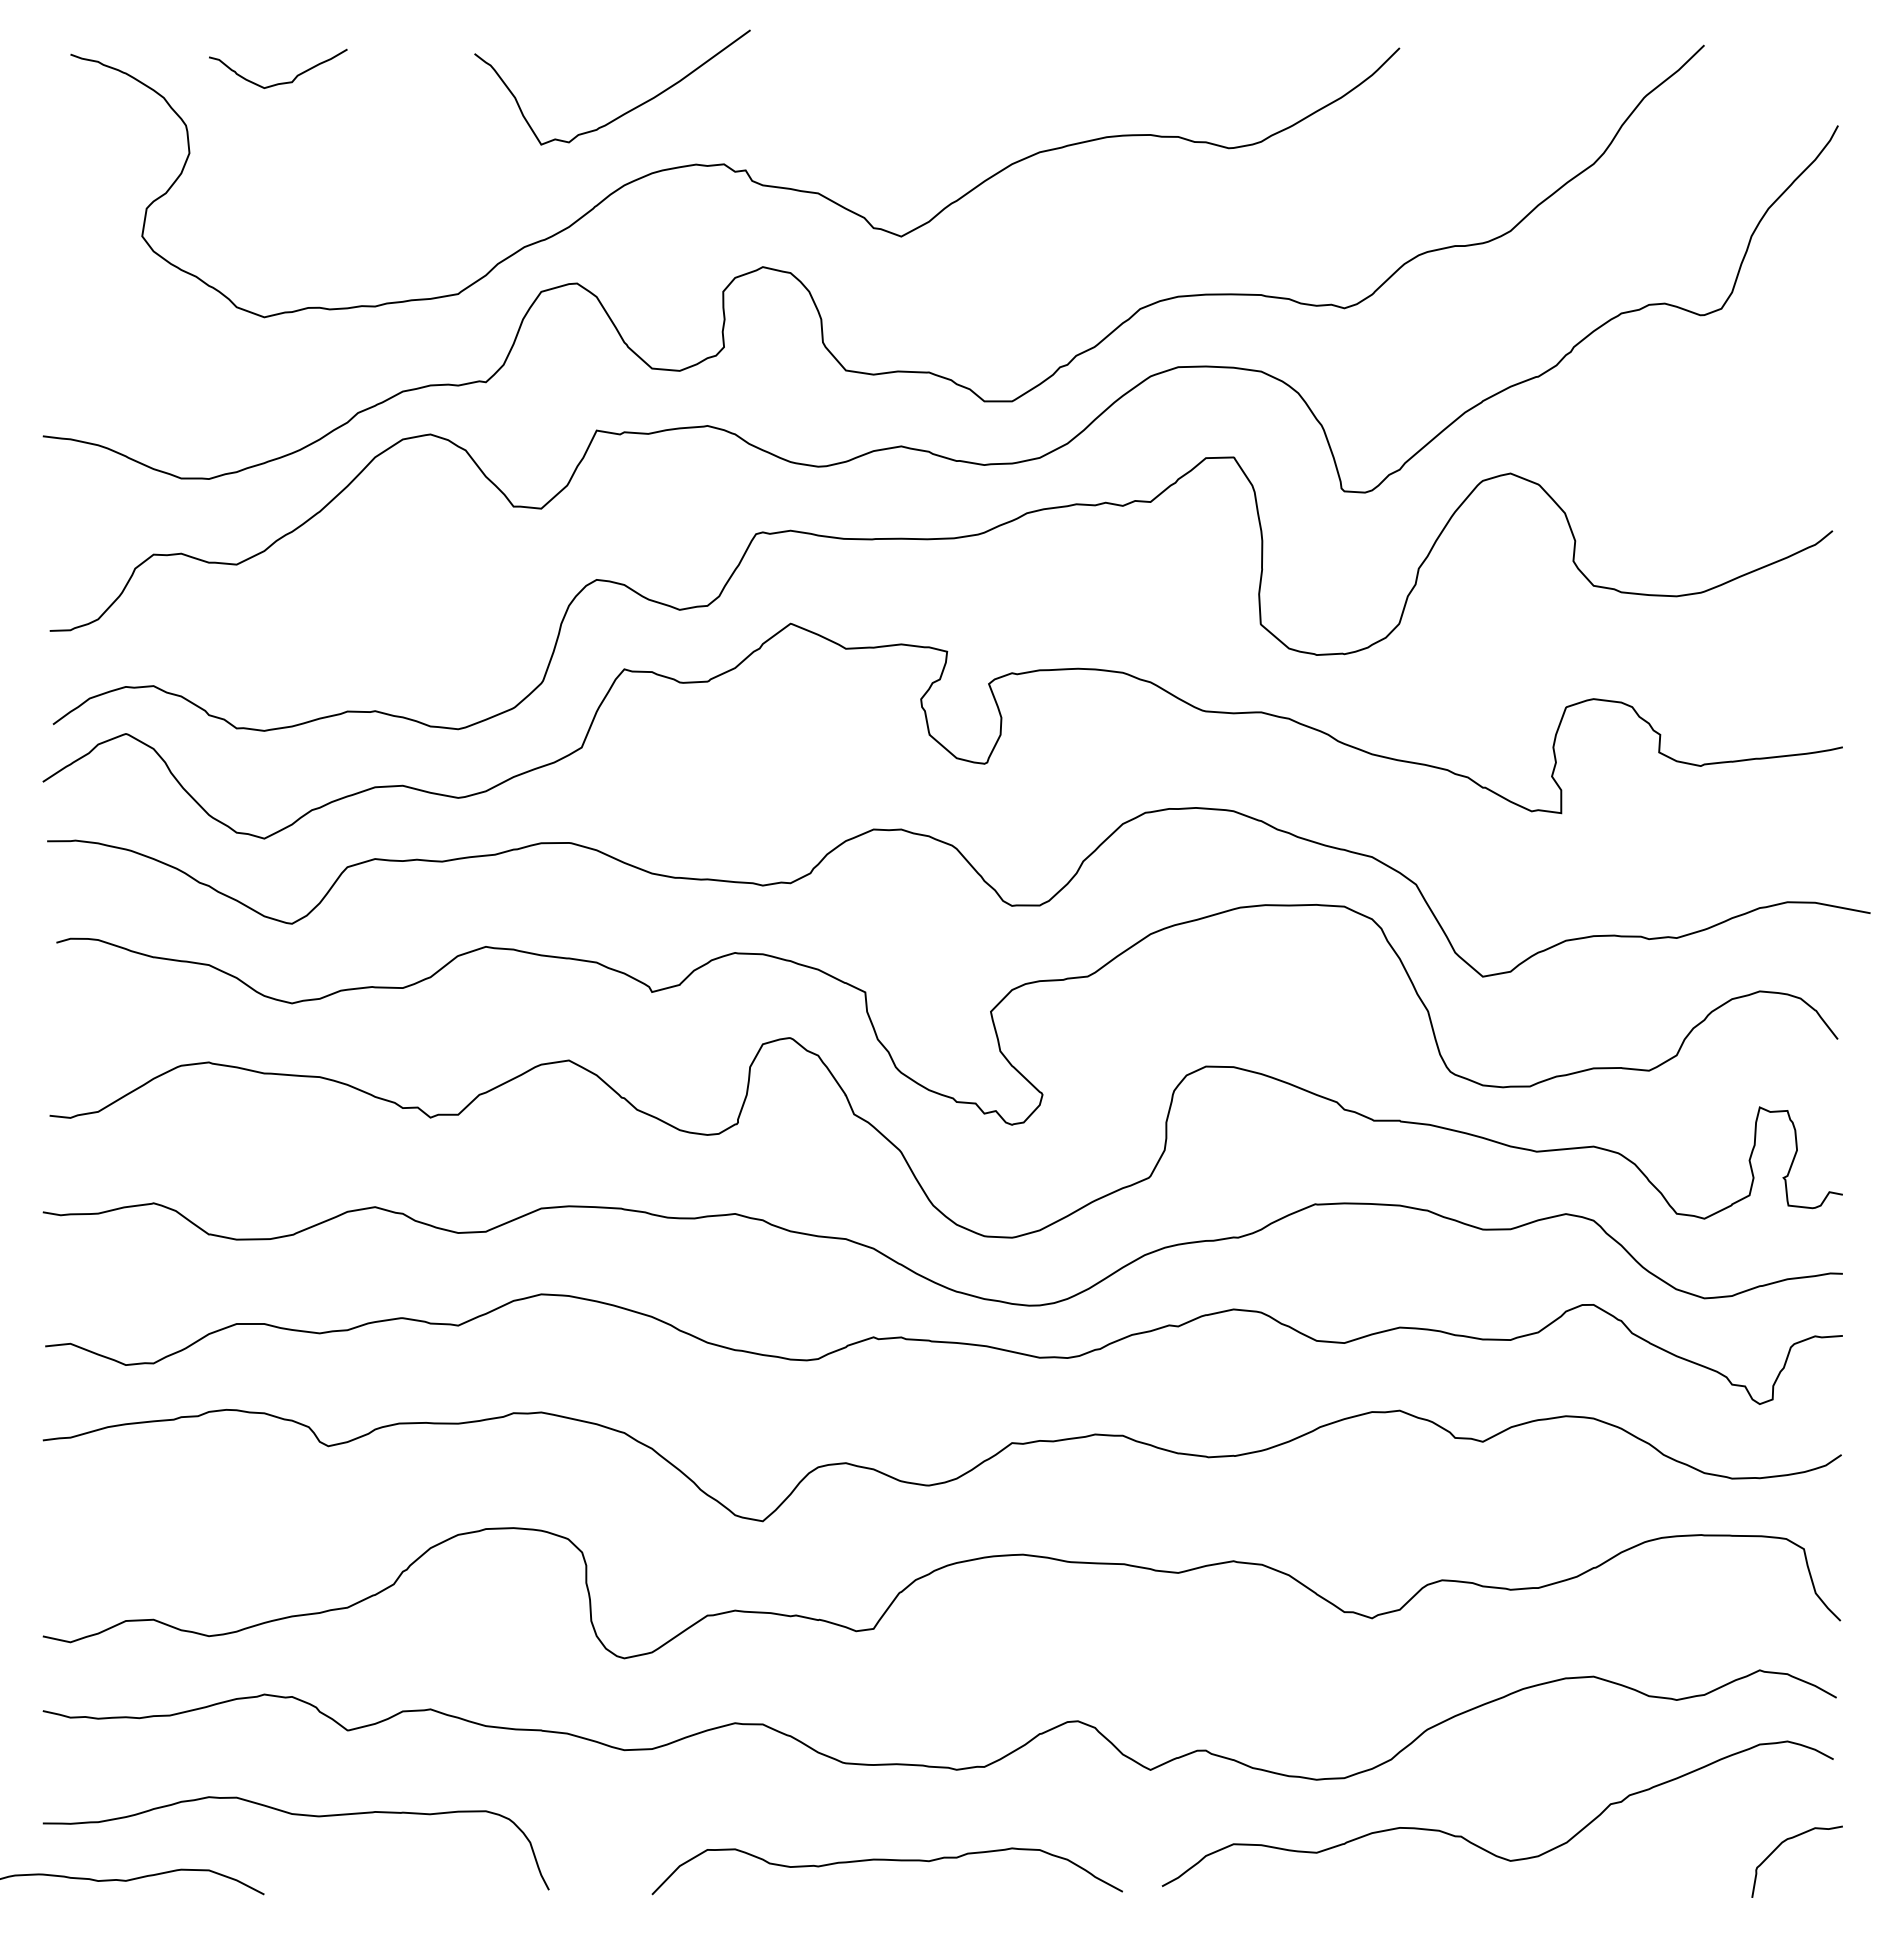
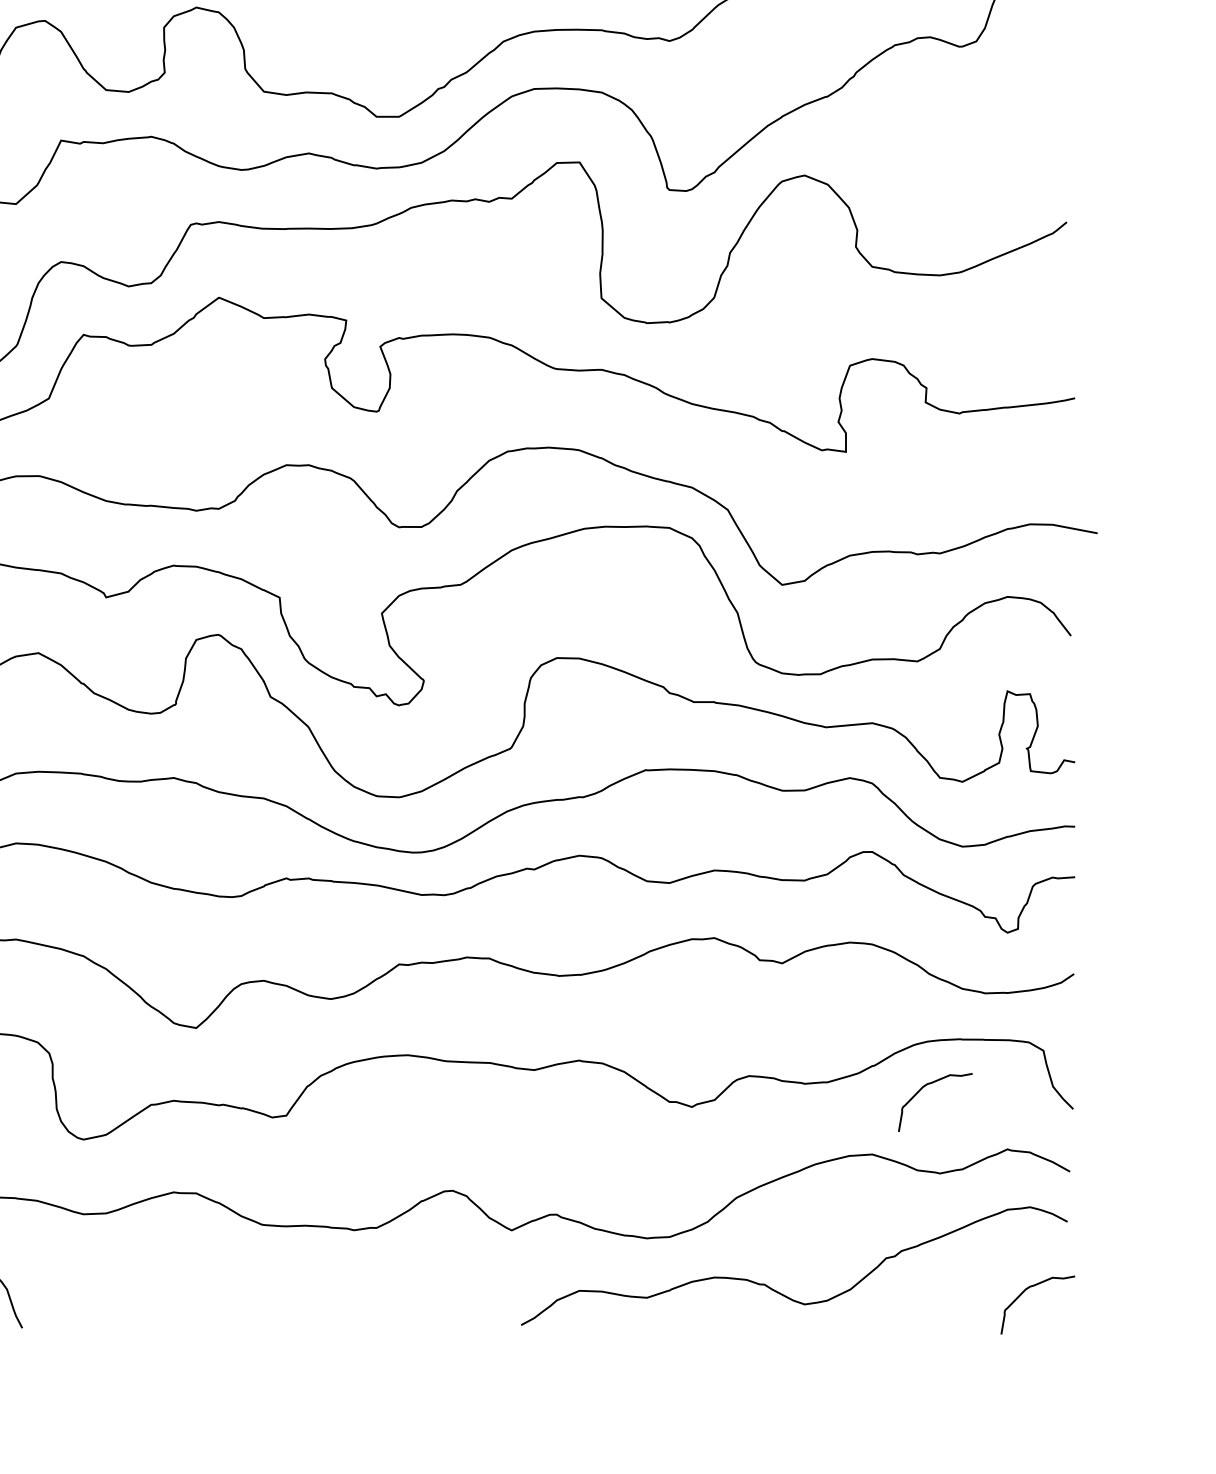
curve: (1658, 1593) -> (925, 1086), added
curve: (886, 1860) -> (296, 1304), removed

